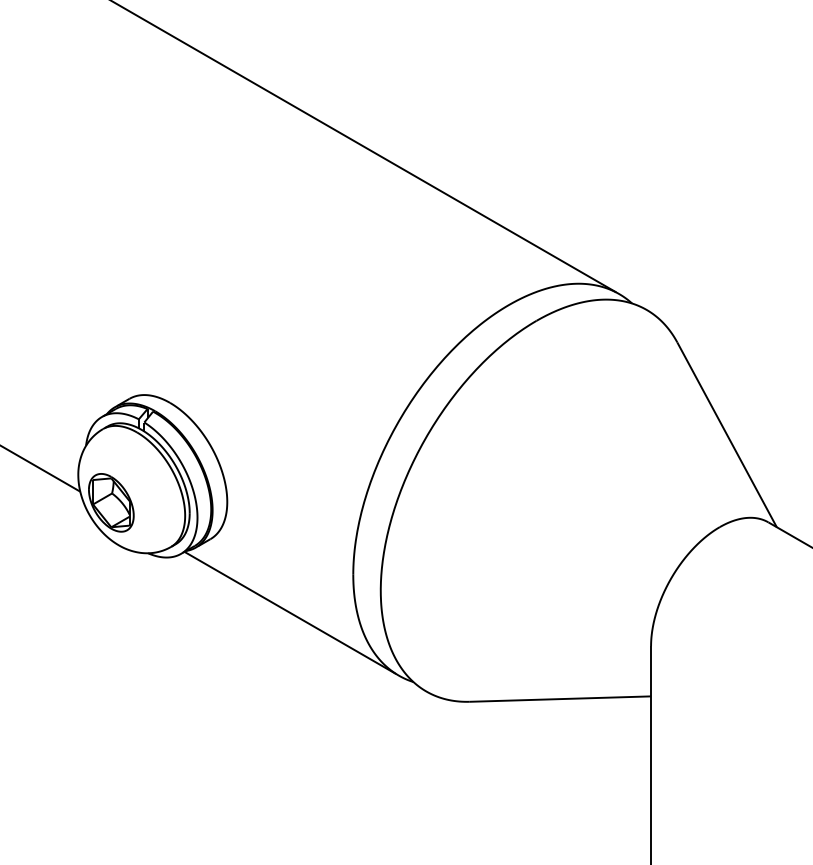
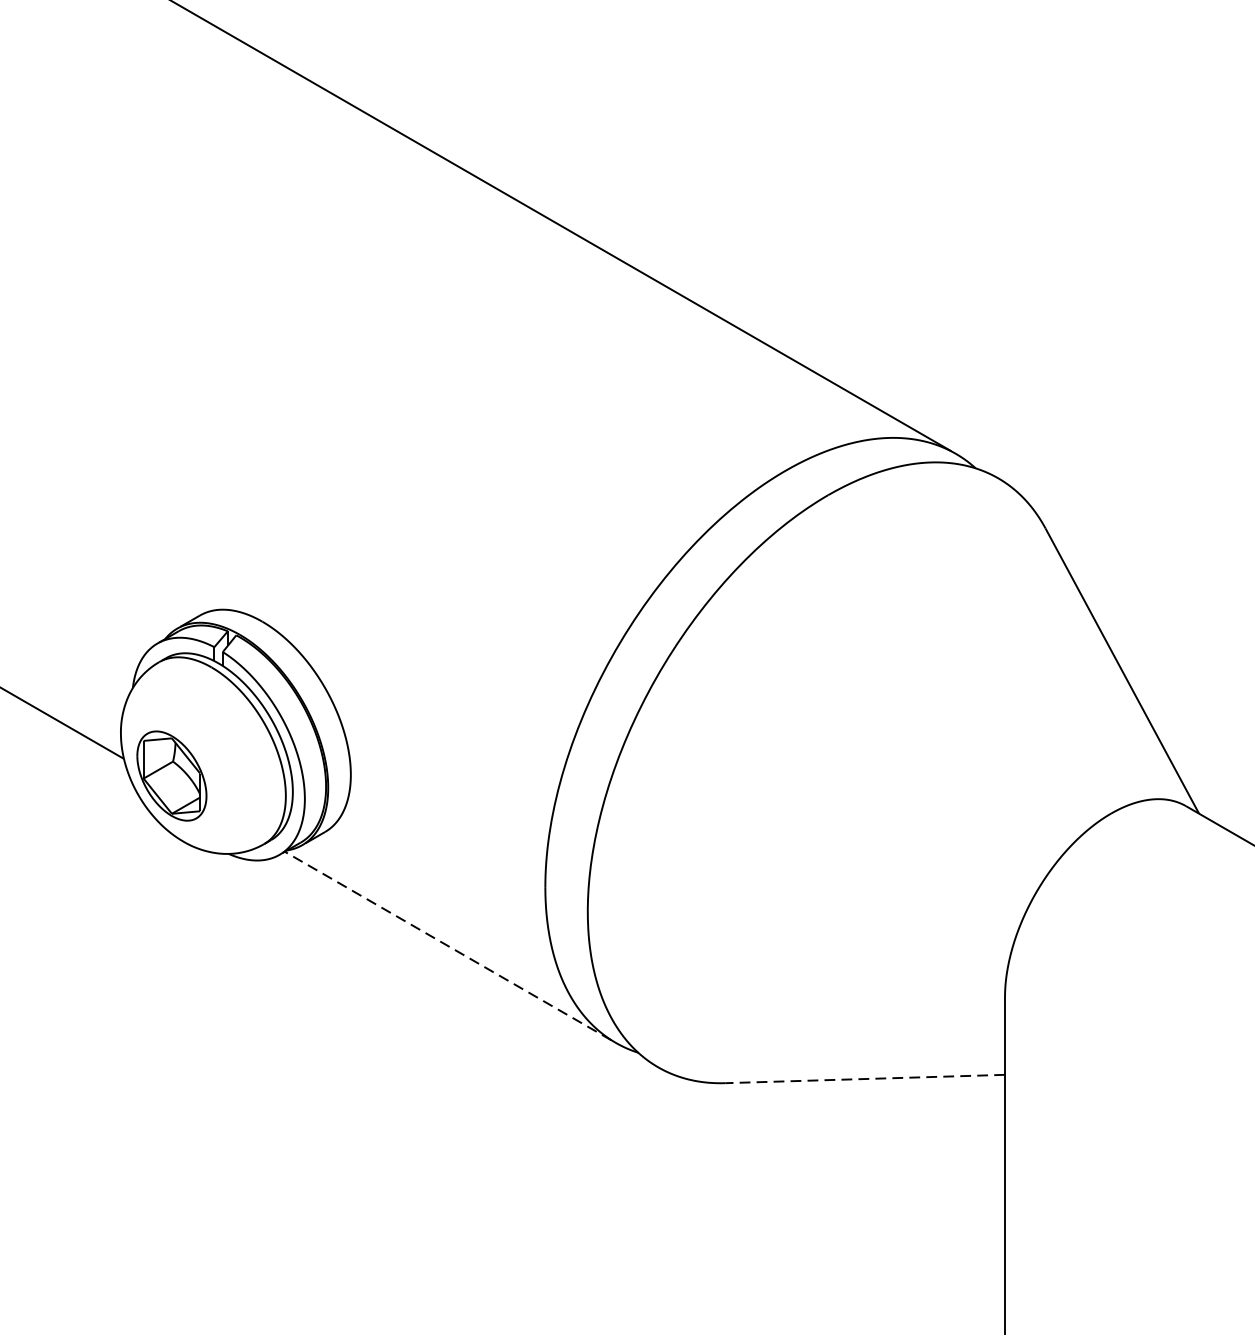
line: (289, 612) -> (446, 945), solid -> dashed
line: (560, 699) -> (865, 1079), solid -> dashed

